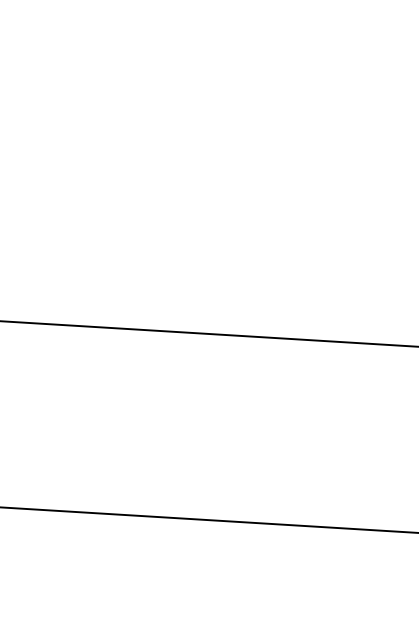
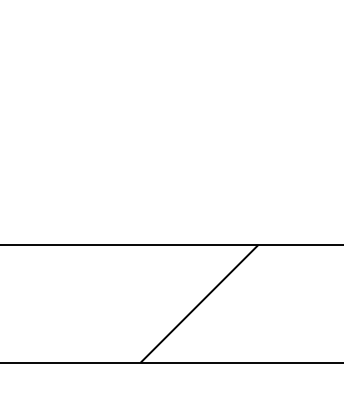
hatch: (244, 428) -> (199, 303), added

